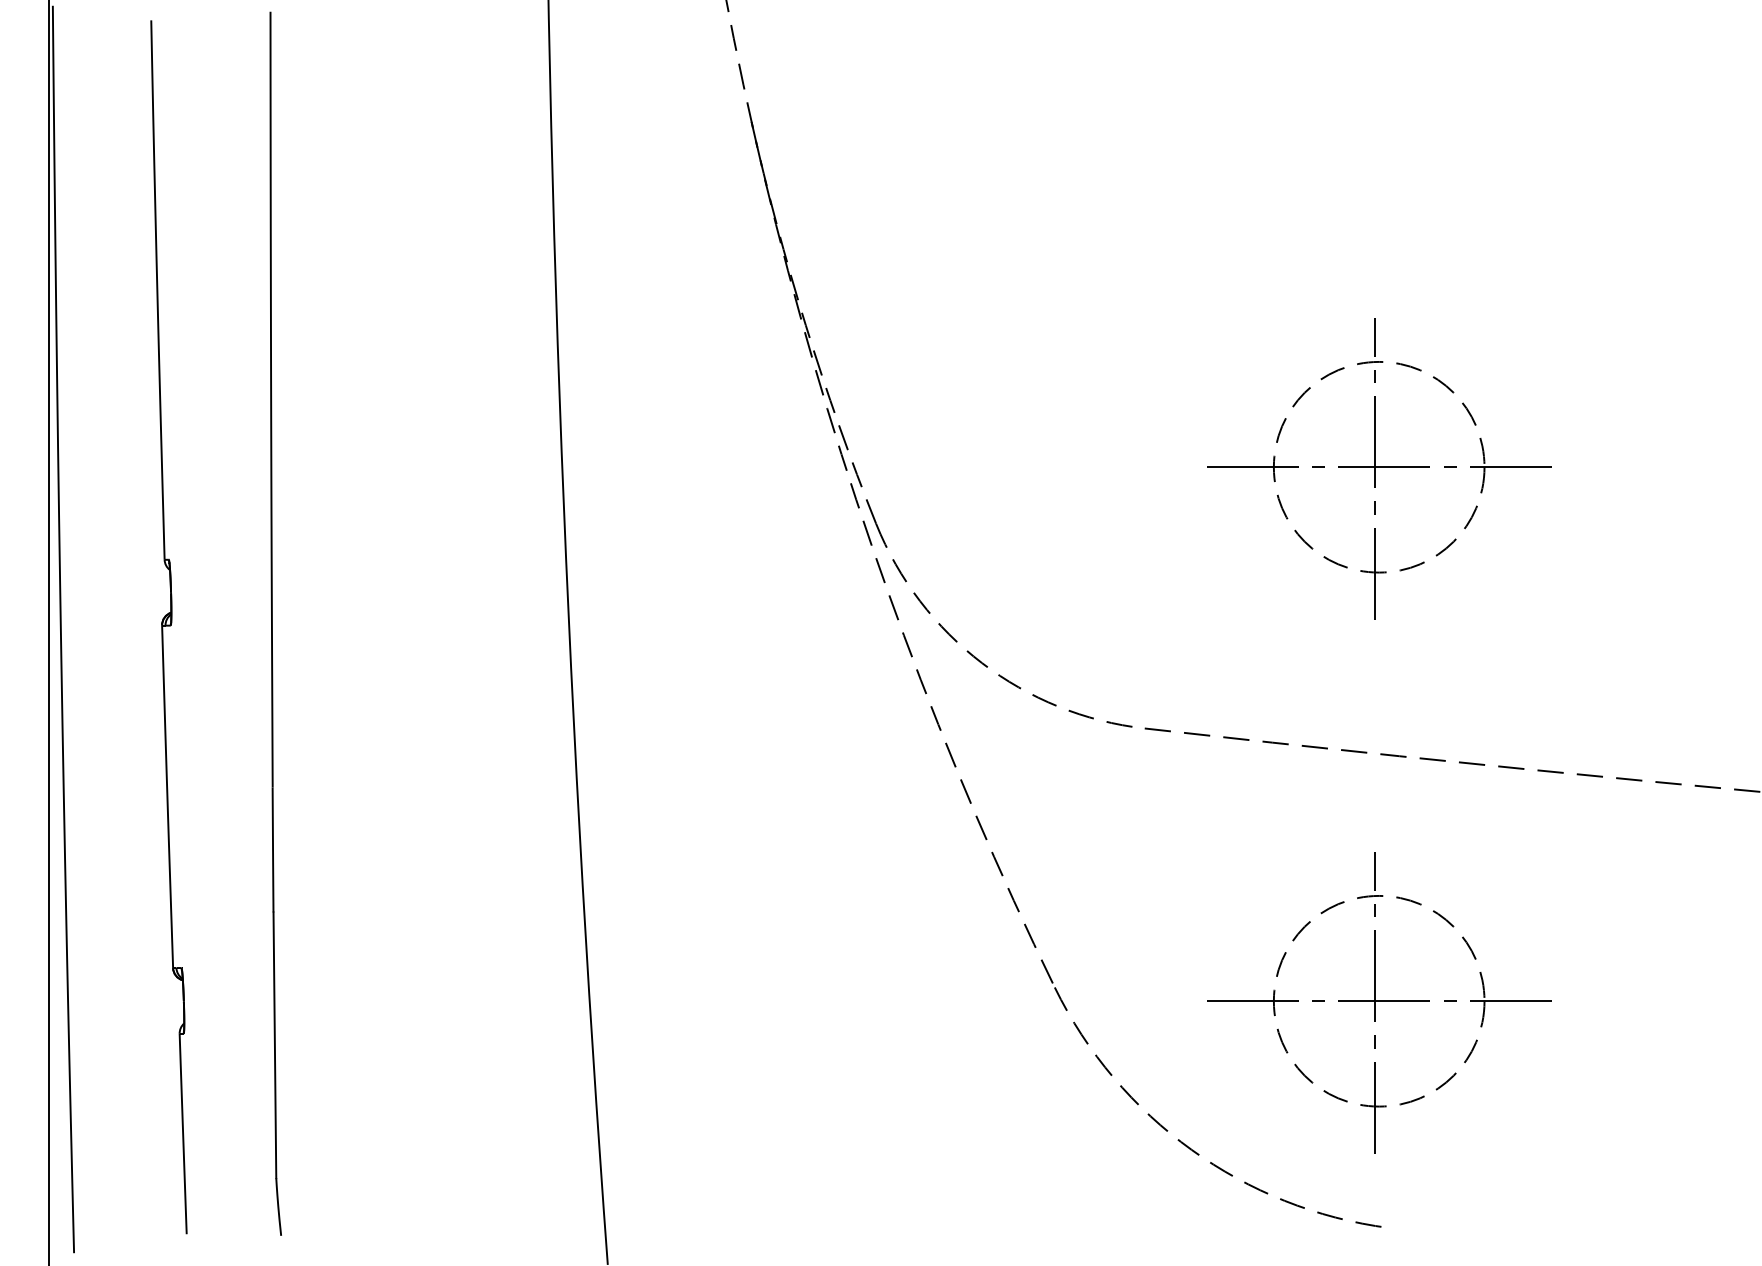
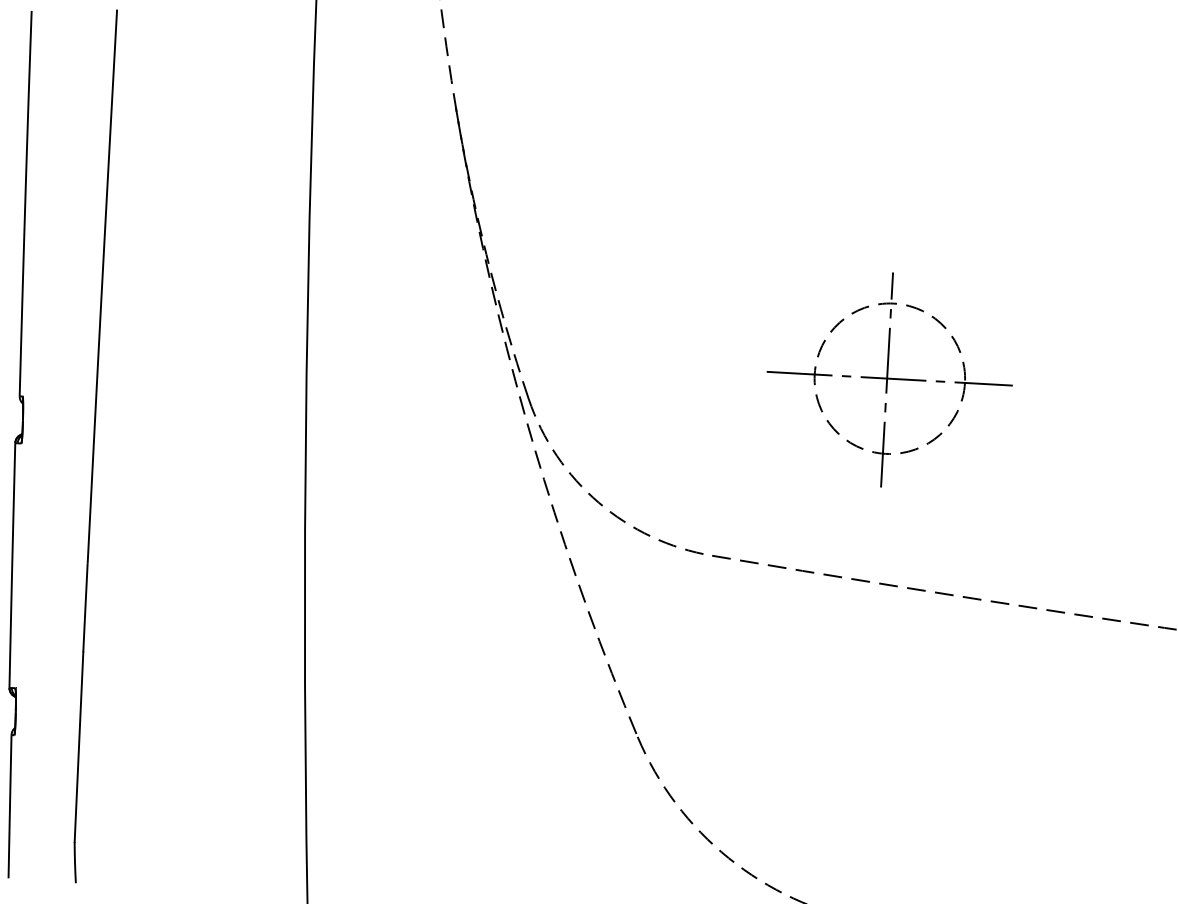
part: (1379, 1002) -> (868, 760), removed

